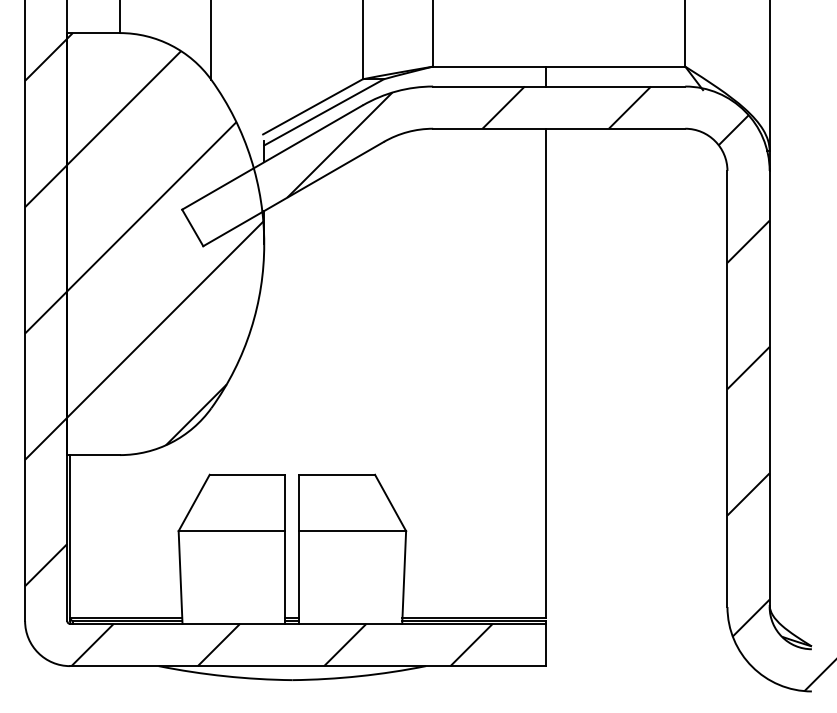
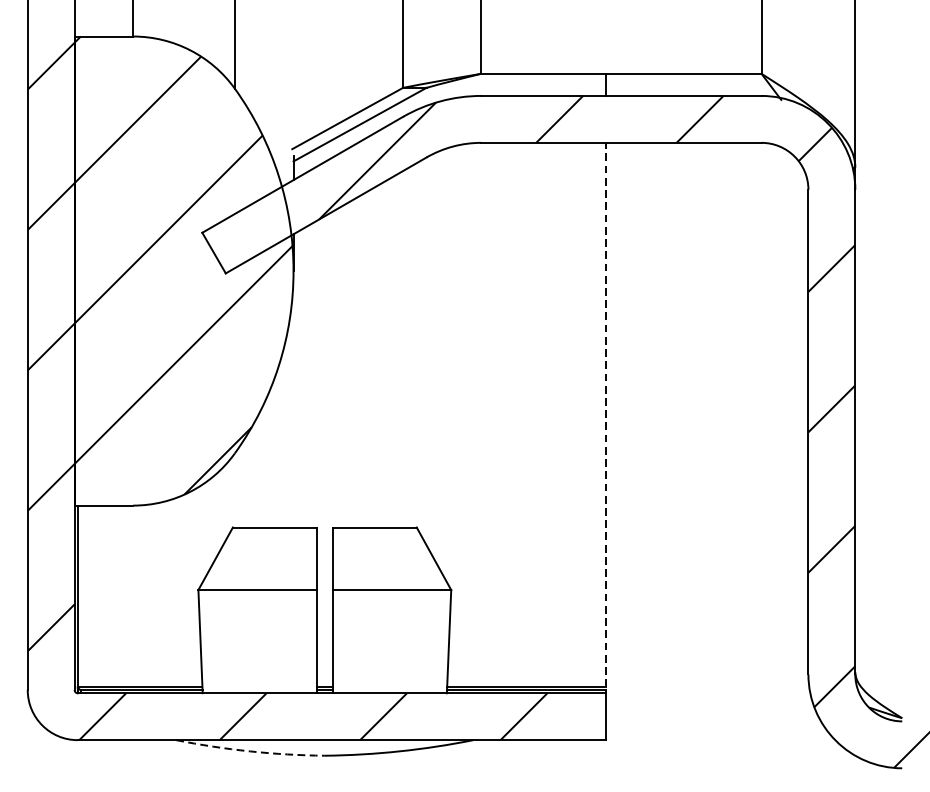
line: (545, 373) -> (606, 414), solid -> dashed
arc: (225, 676) -> (250, 751), solid -> dashed

